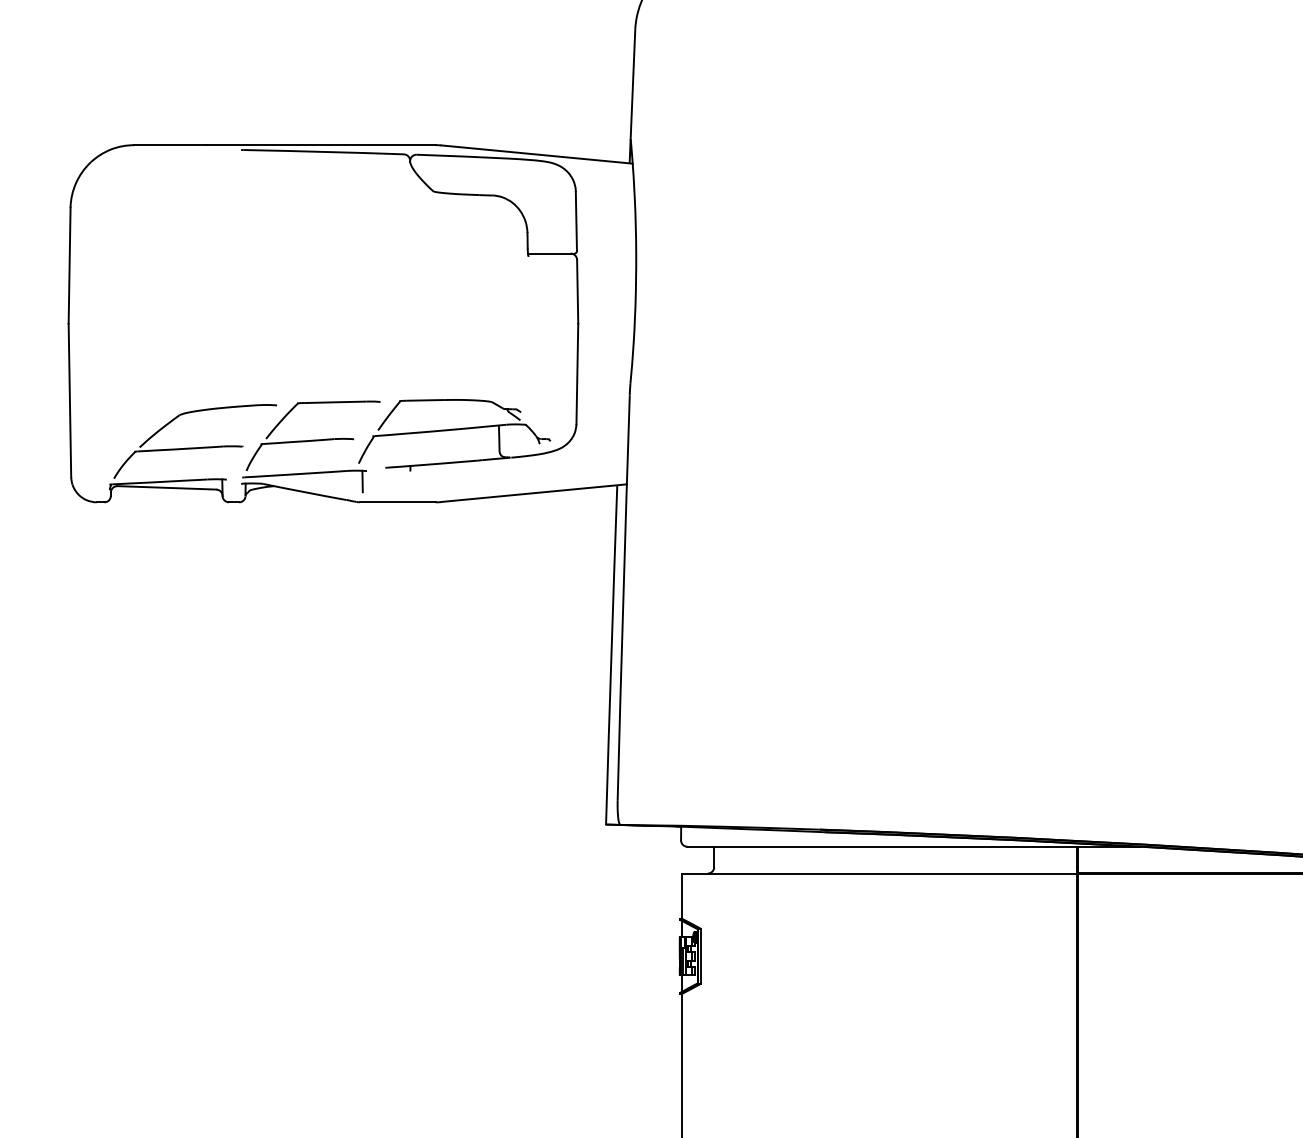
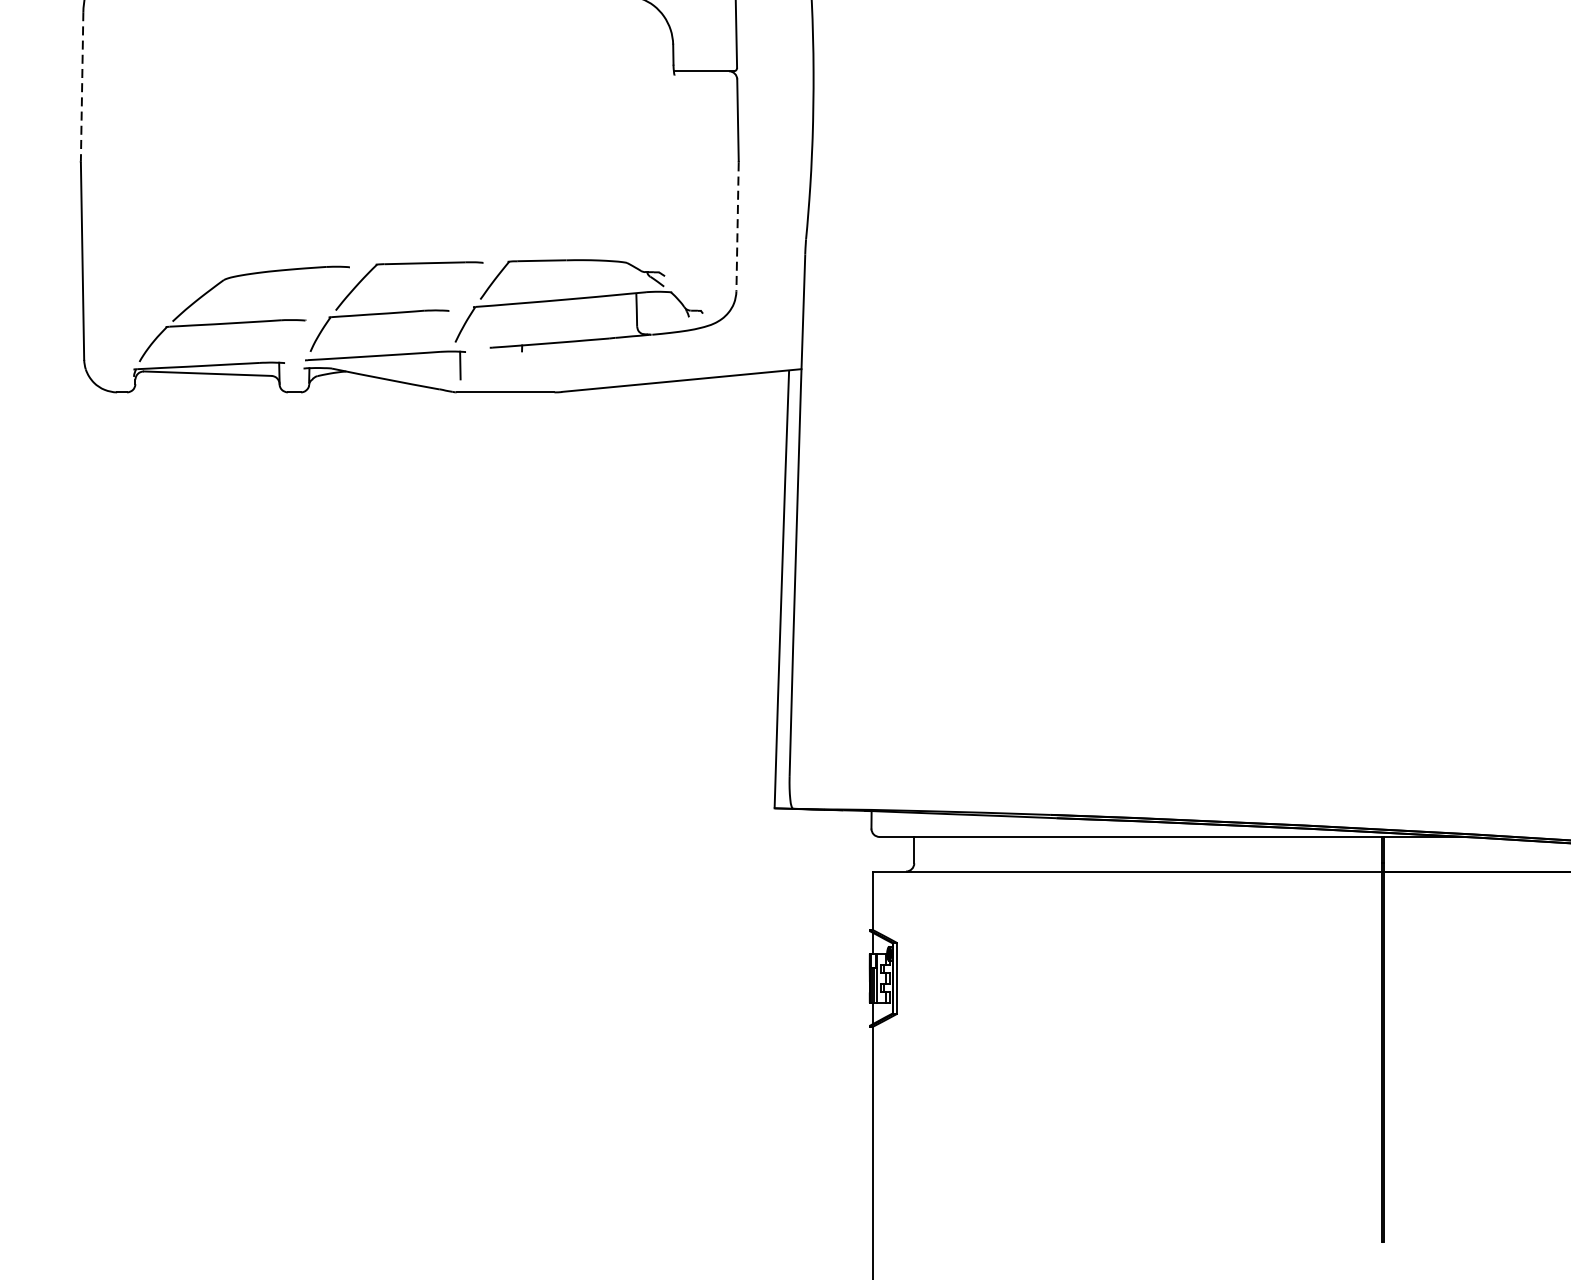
line: (69, 265) -> (81, 86), solid -> dashed
line: (577, 374) -> (737, 227), solid -> dashed

